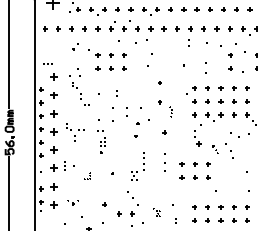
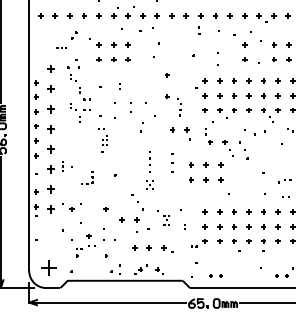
part: (47, 63) -> (61, 47), moved
part: (171, 112) -> (179, 107), size x1.67
part: (136, 130) -> (141, 127), size x0.62
part: (75, 132) -> (80, 112), moved
part: (178, 135) -> (187, 133), added
part: (214, 149) -> (227, 148), size x1.67
part: (87, 175) -> (87, 177), size x1.67
part: (133, 175) -> (149, 184), moved
part: (73, 202) -> (71, 207), size x1.67
part: (156, 212) -> (163, 217), size x1.67

